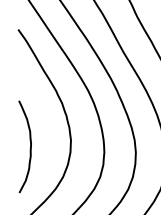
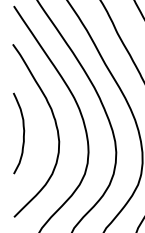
curve: (30, 146) -> (23, 133), moved

